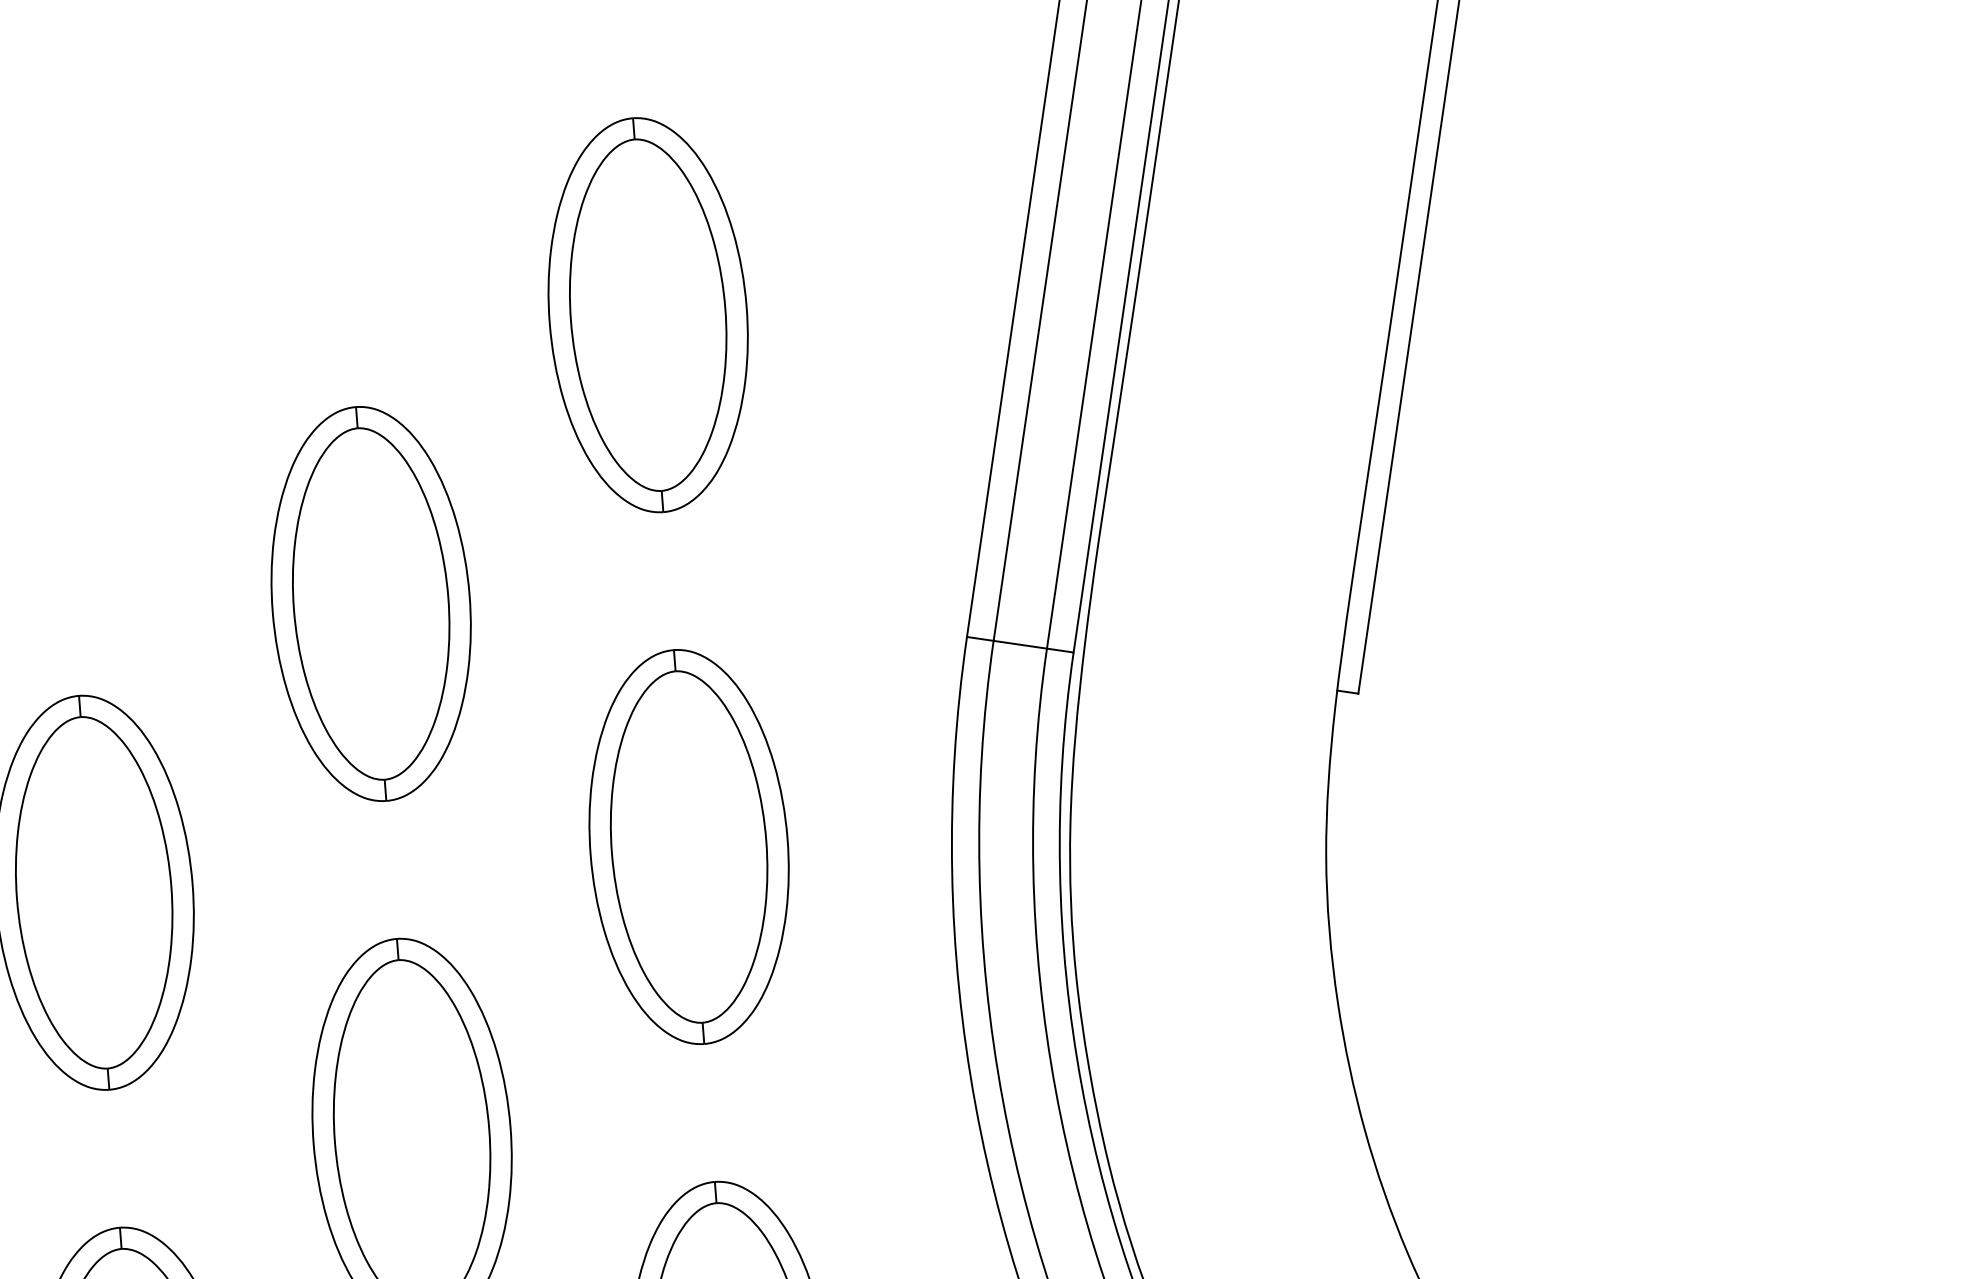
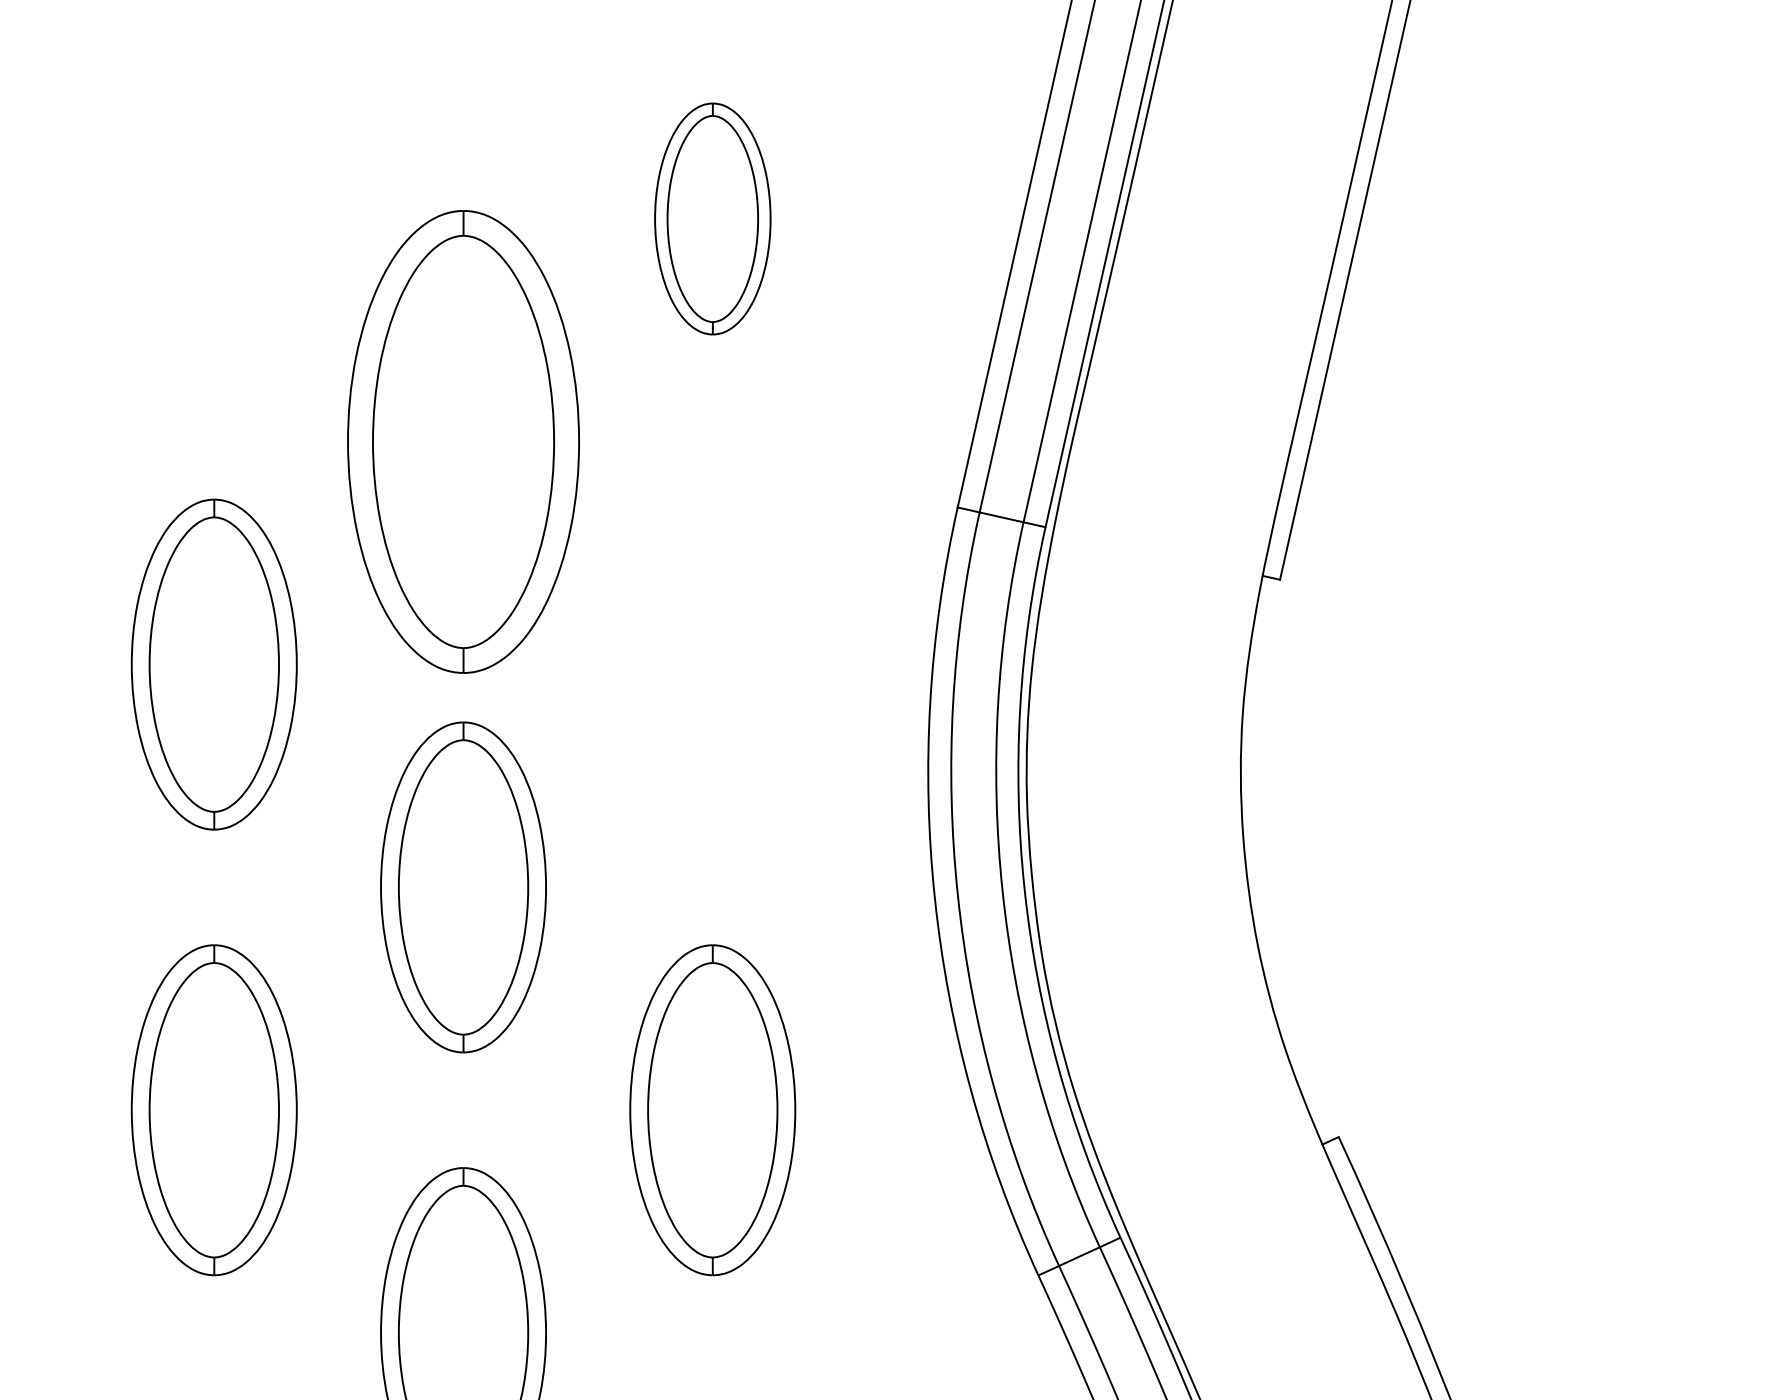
part: (647, 314) -> (712, 218), size x0.7
part: (371, 603) -> (463, 441), size x1.4
part: (688, 846) -> (712, 664), removed

